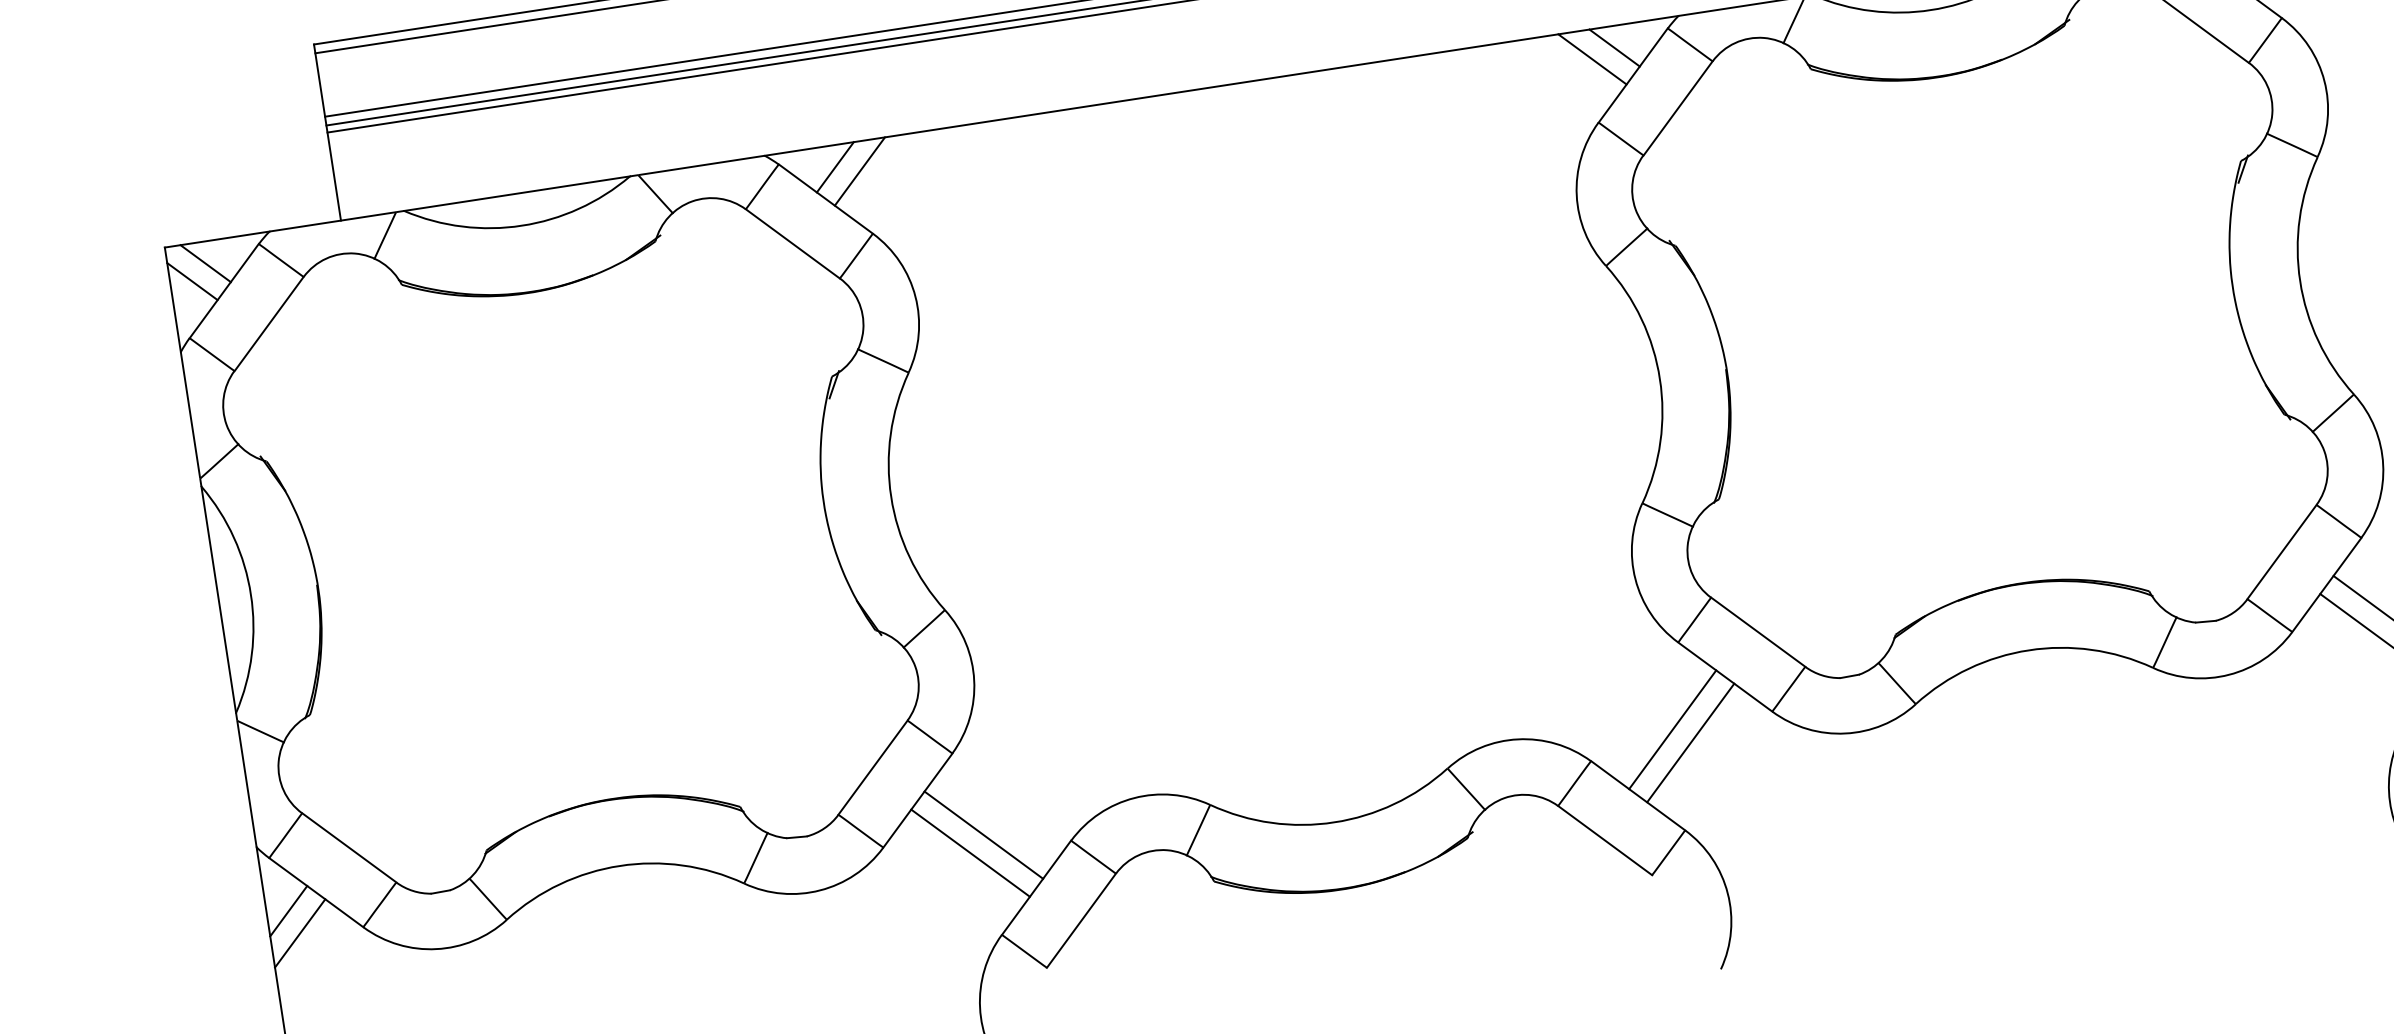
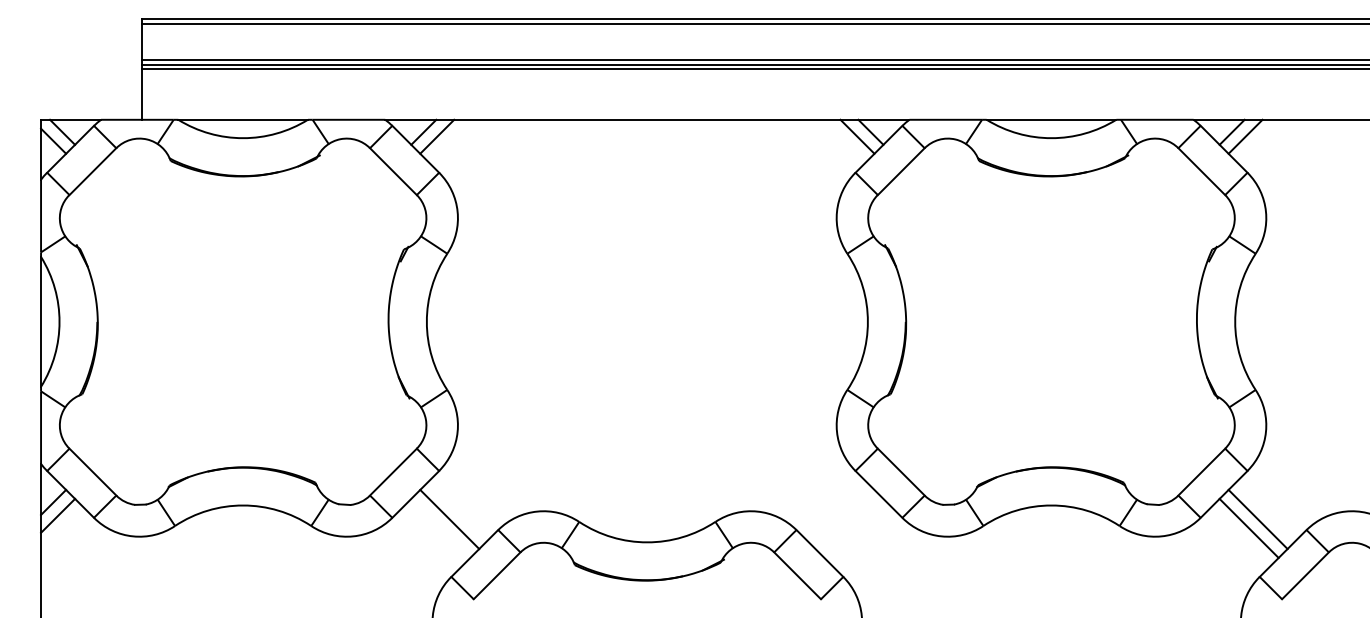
line: (1671, 729) -> (844, 519), removed
line: (1689, 741) -> (853, 527), removed
line: (969, 851) -> (440, 527), removed

